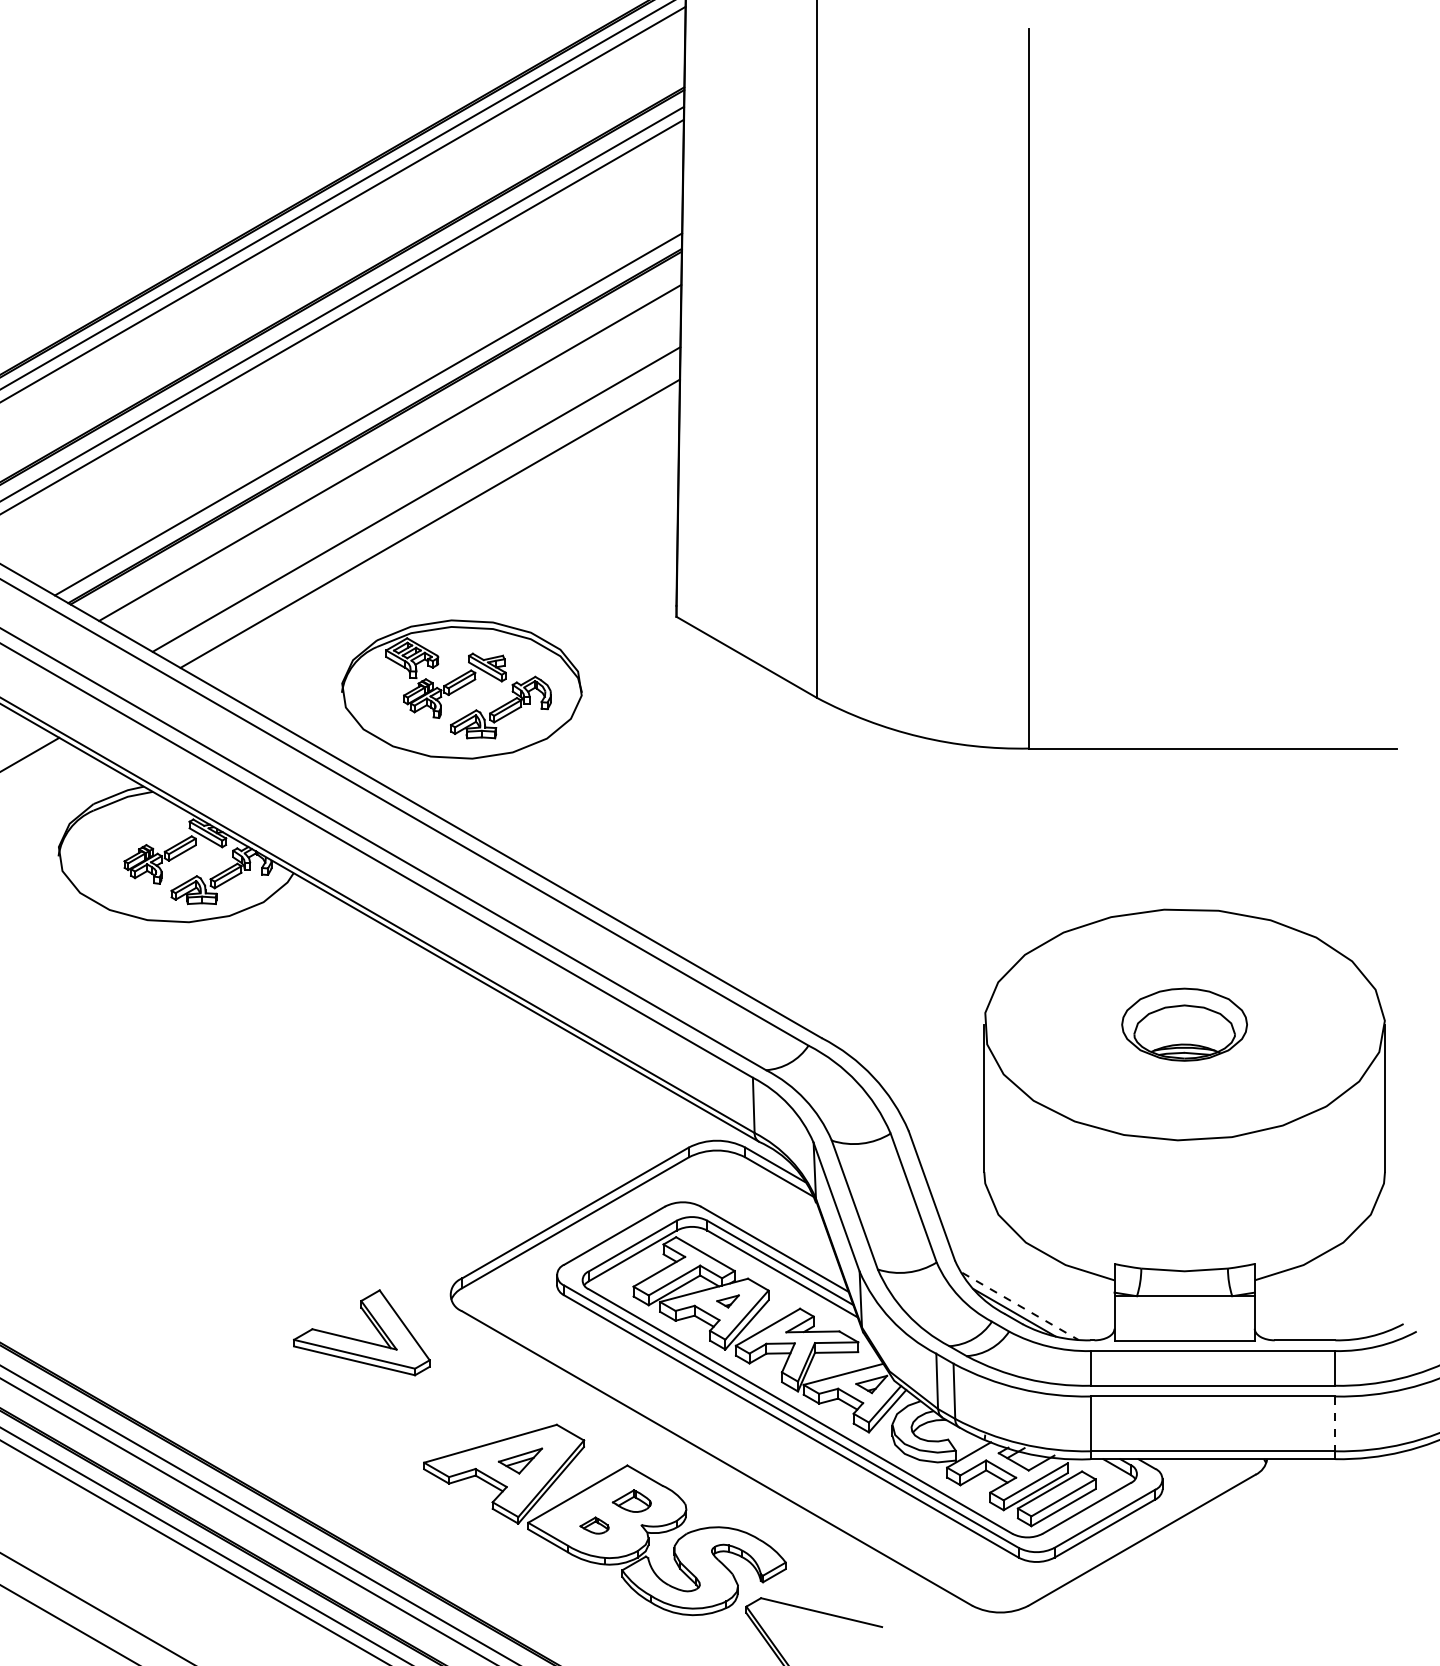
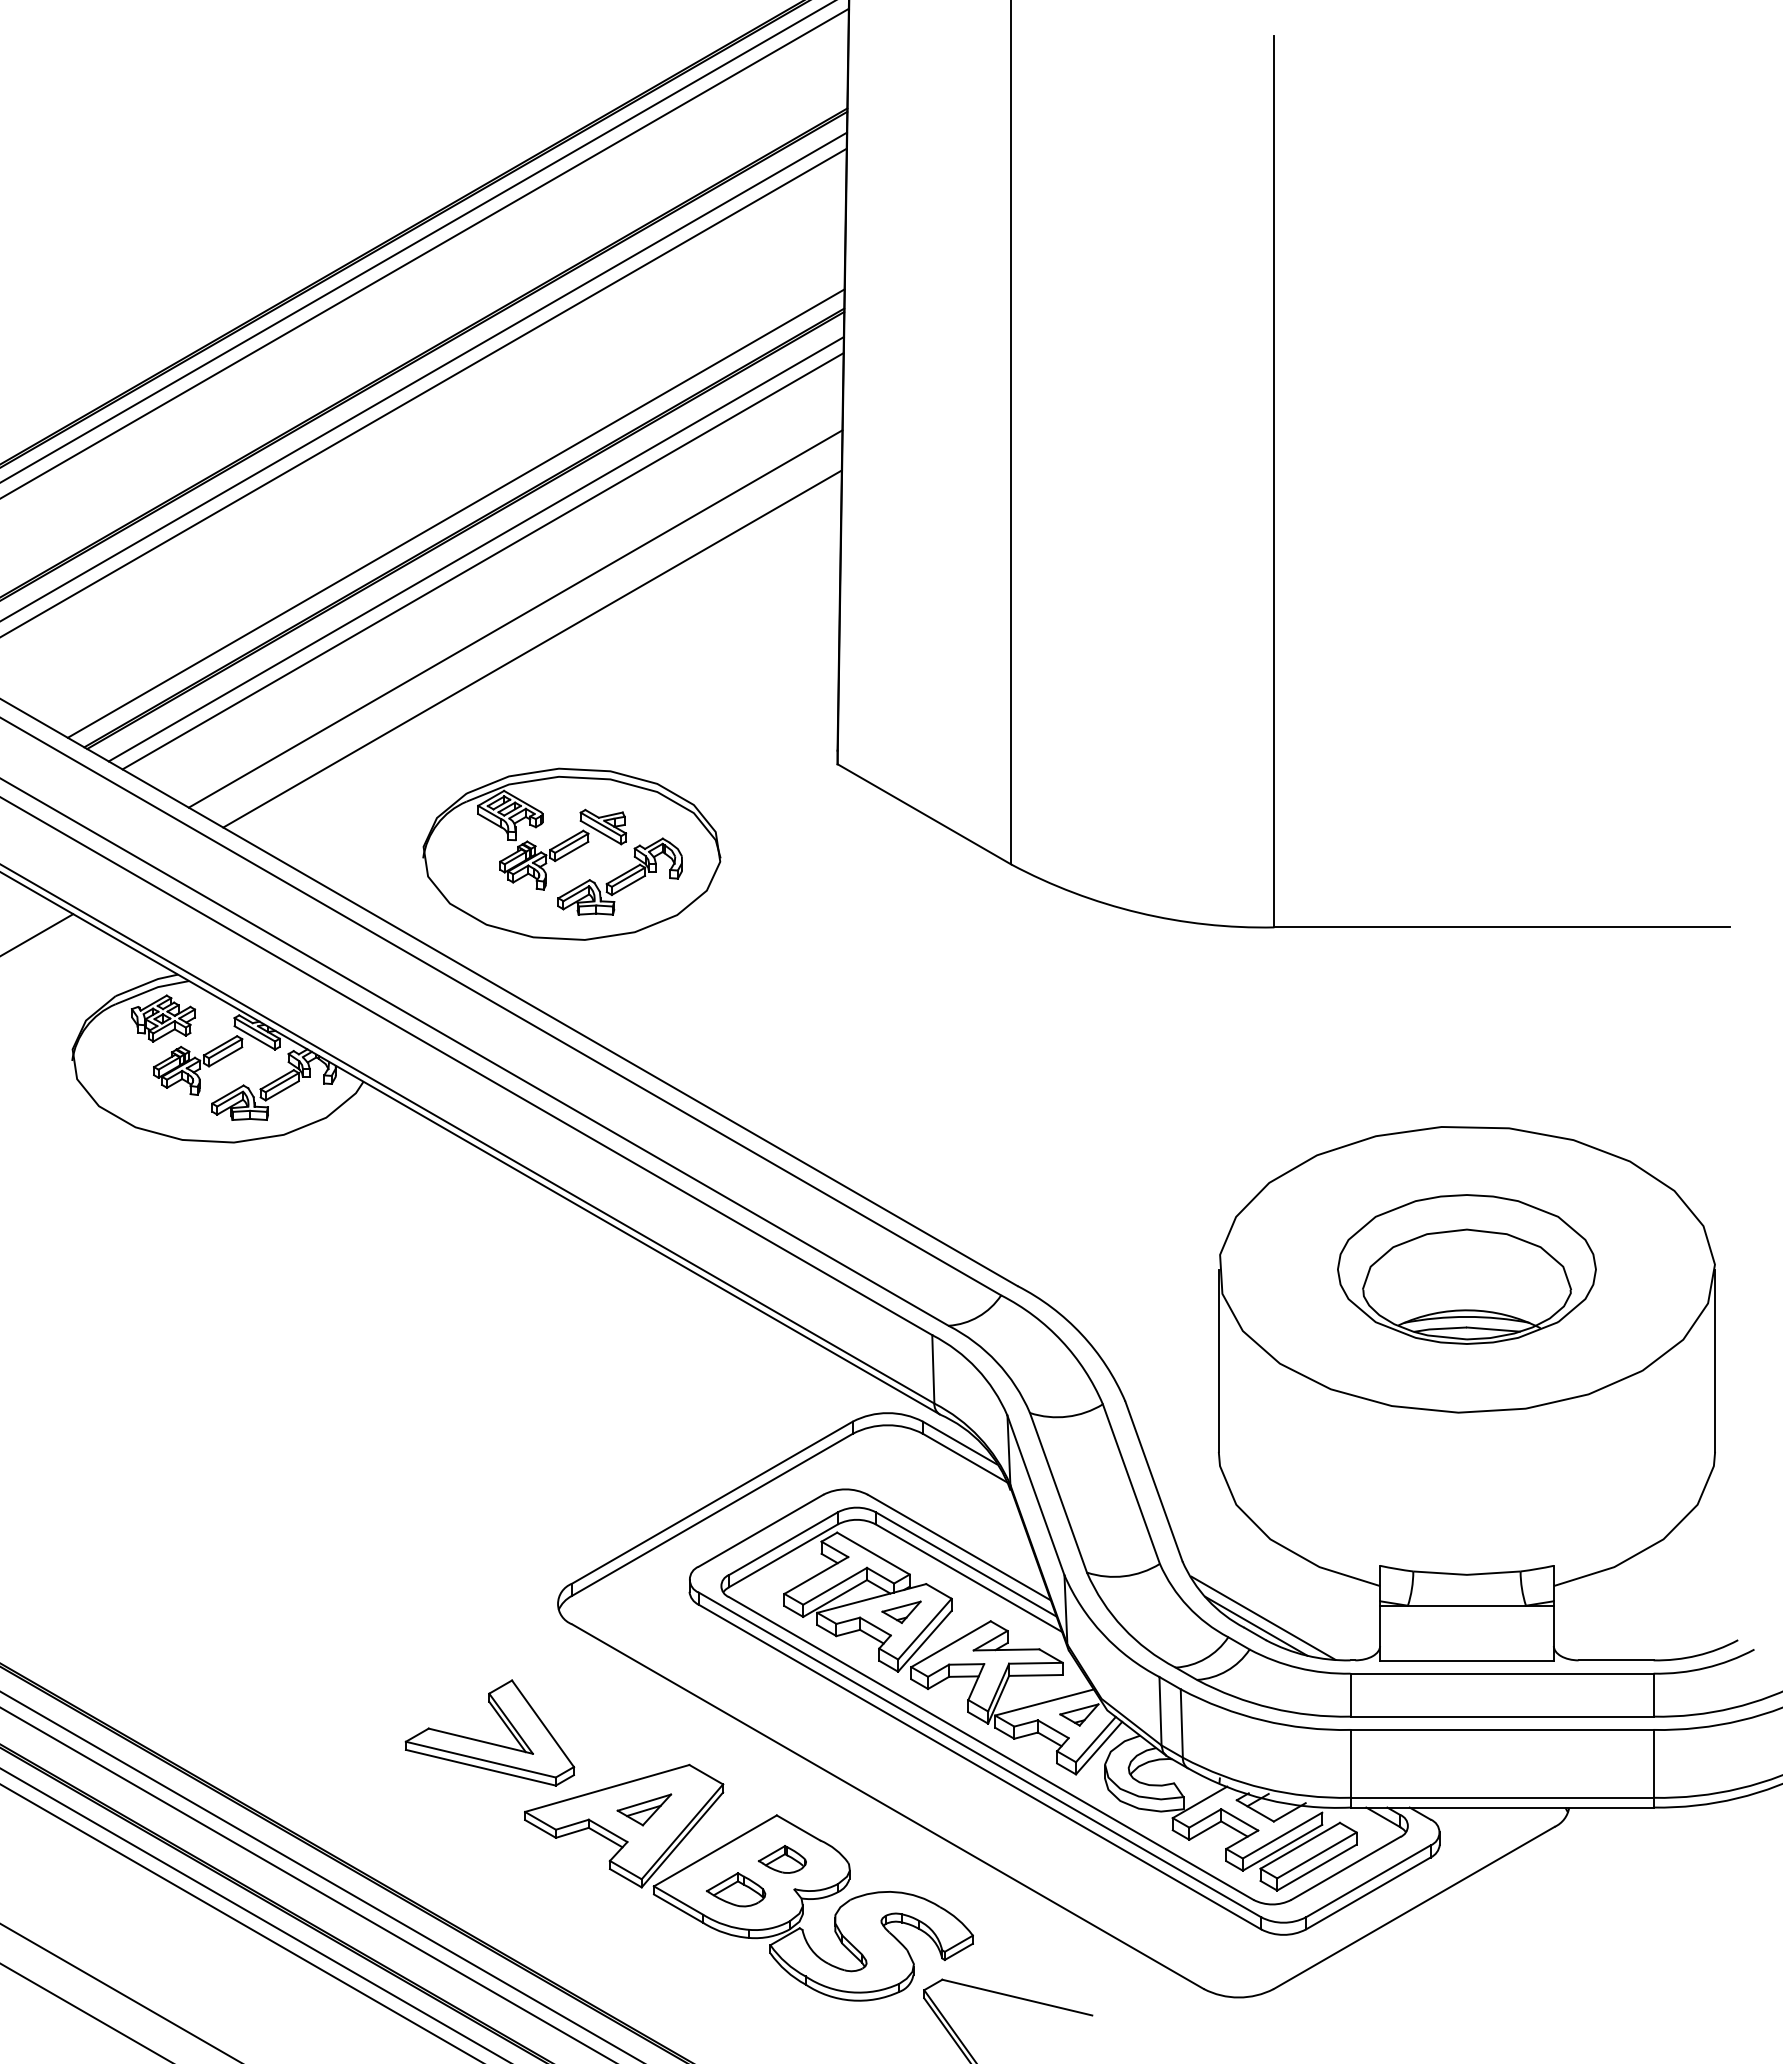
line: (384, 443) -> (475, 549), added
part: (132, 822) -> (163, 1018), added
part: (1184, 1024) -> (1466, 1269), size x1.67
part: (728, 1300) -> (901, 1611), size x1.43
line: (1020, 1306) -> (1263, 1618), dashed -> solid
part: (359, 1339) -> (487, 1741), moved
line: (1335, 1423) -> (1653, 1763), dashed -> solid
part: (594, 1525) -> (736, 1889), size x1.67

